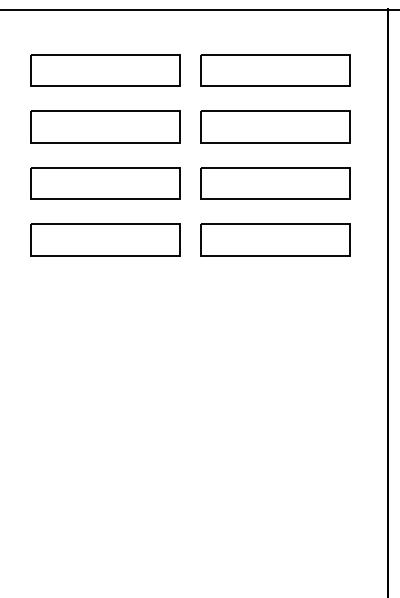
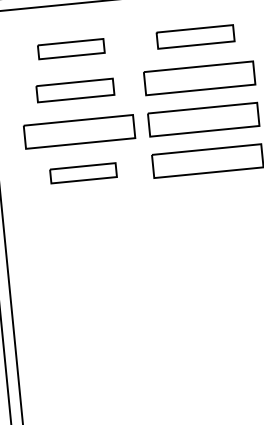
part: (105, 70) -> (71, 49), size x0.6
part: (275, 70) -> (195, 36), size x0.7
part: (105, 126) -> (75, 90), size x0.7
part: (105, 239) -> (83, 172), size x0.6

